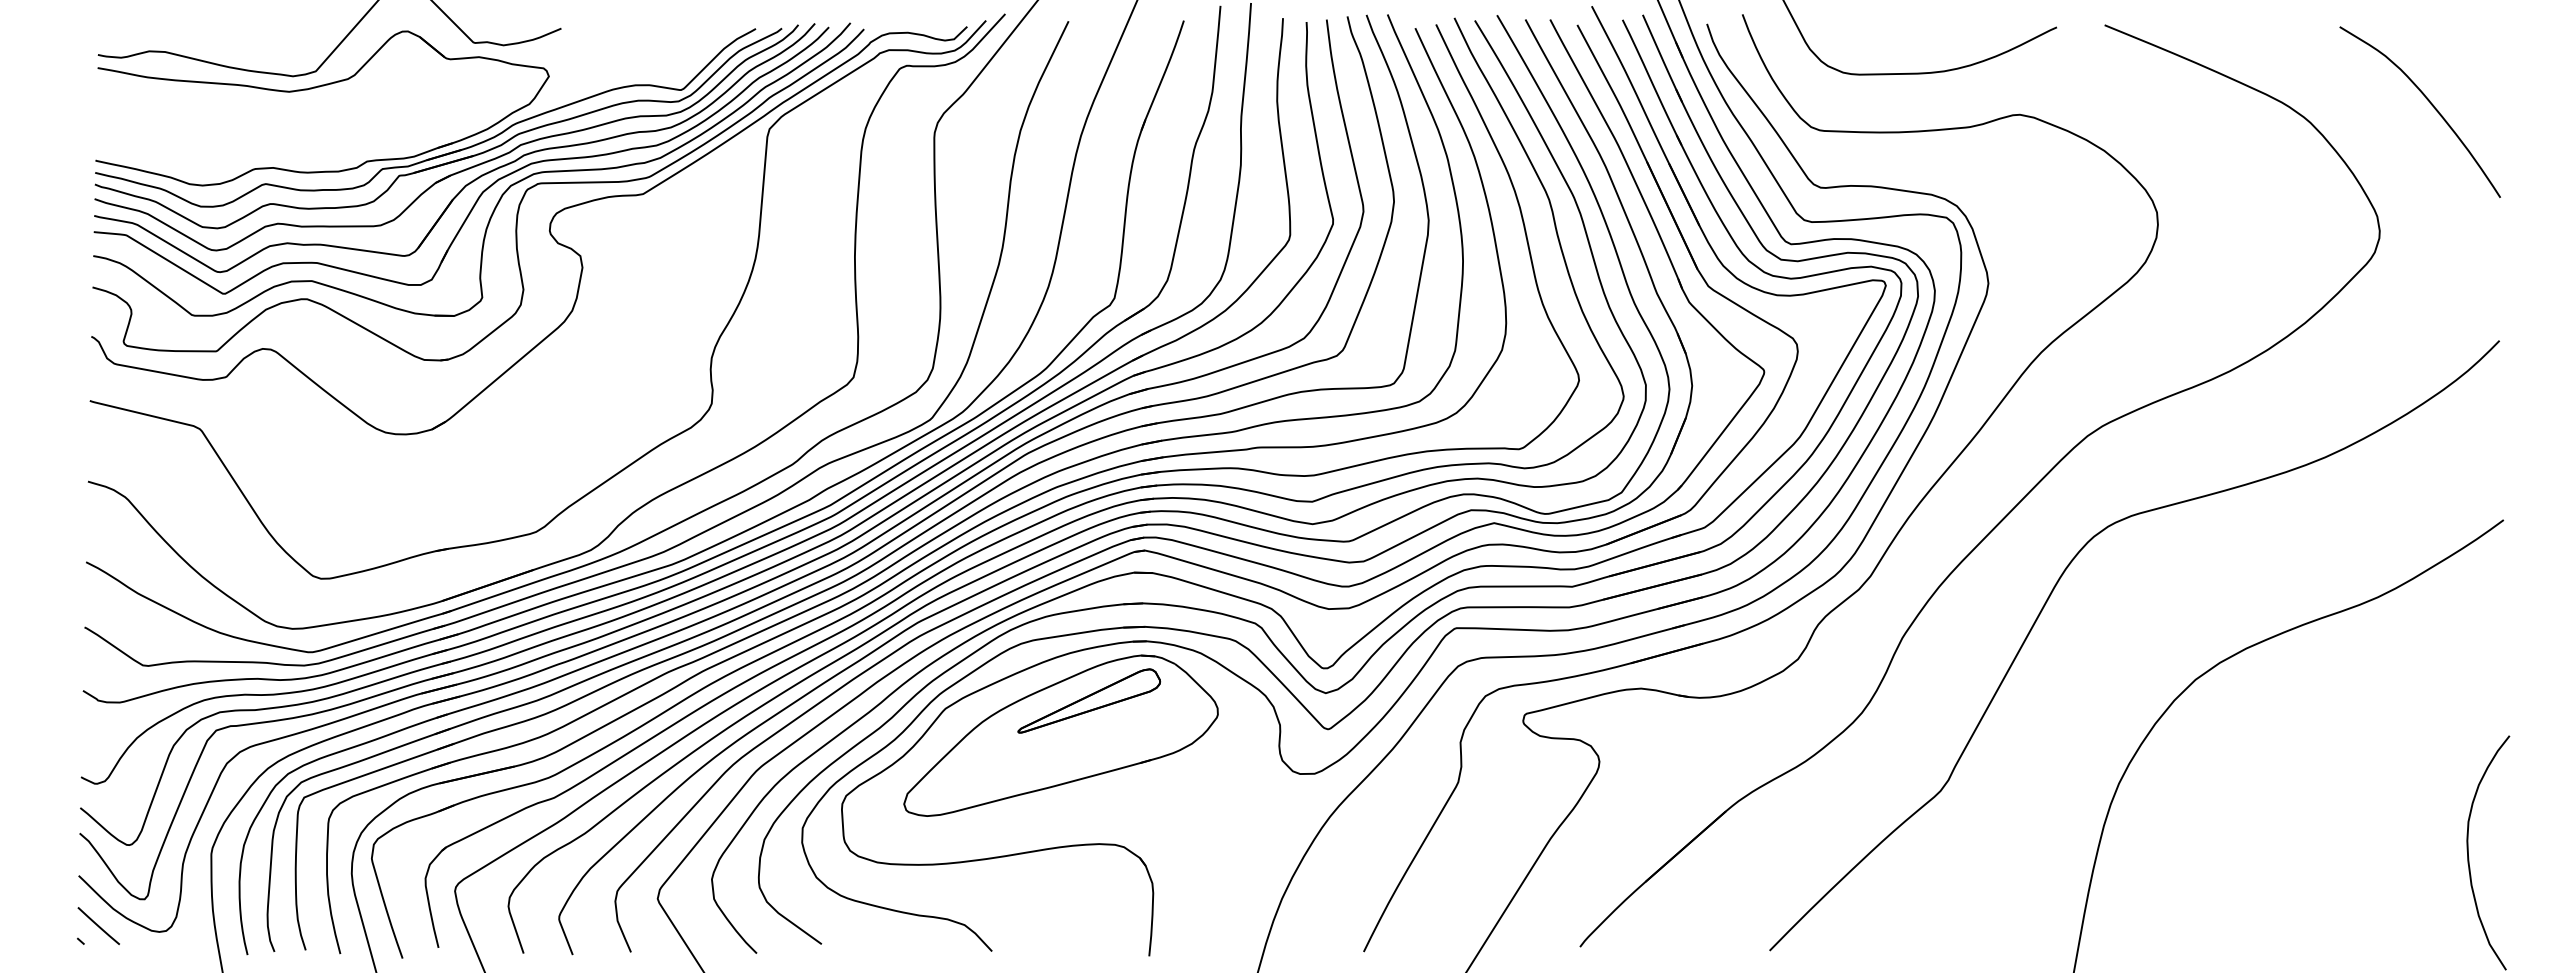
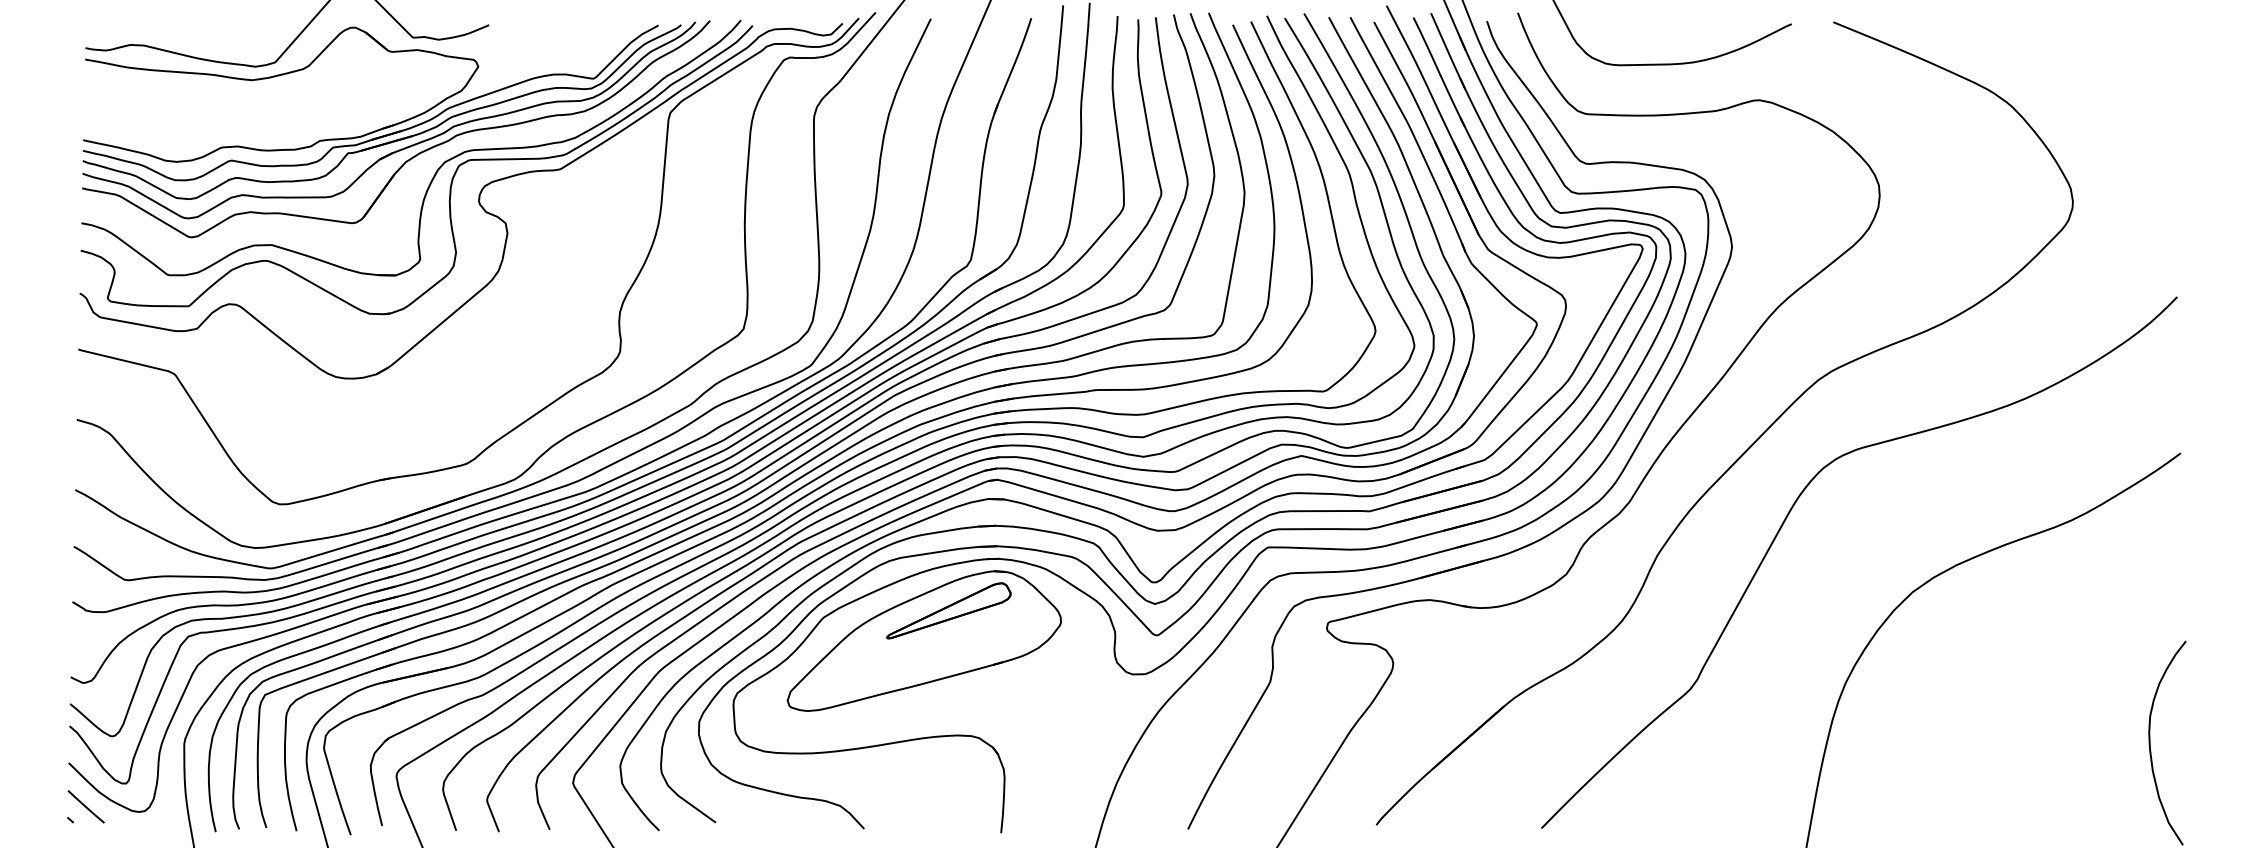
curve: (2430, 104) -> (2117, 91), removed
part: (485, 188) -> (423, 164), removed

